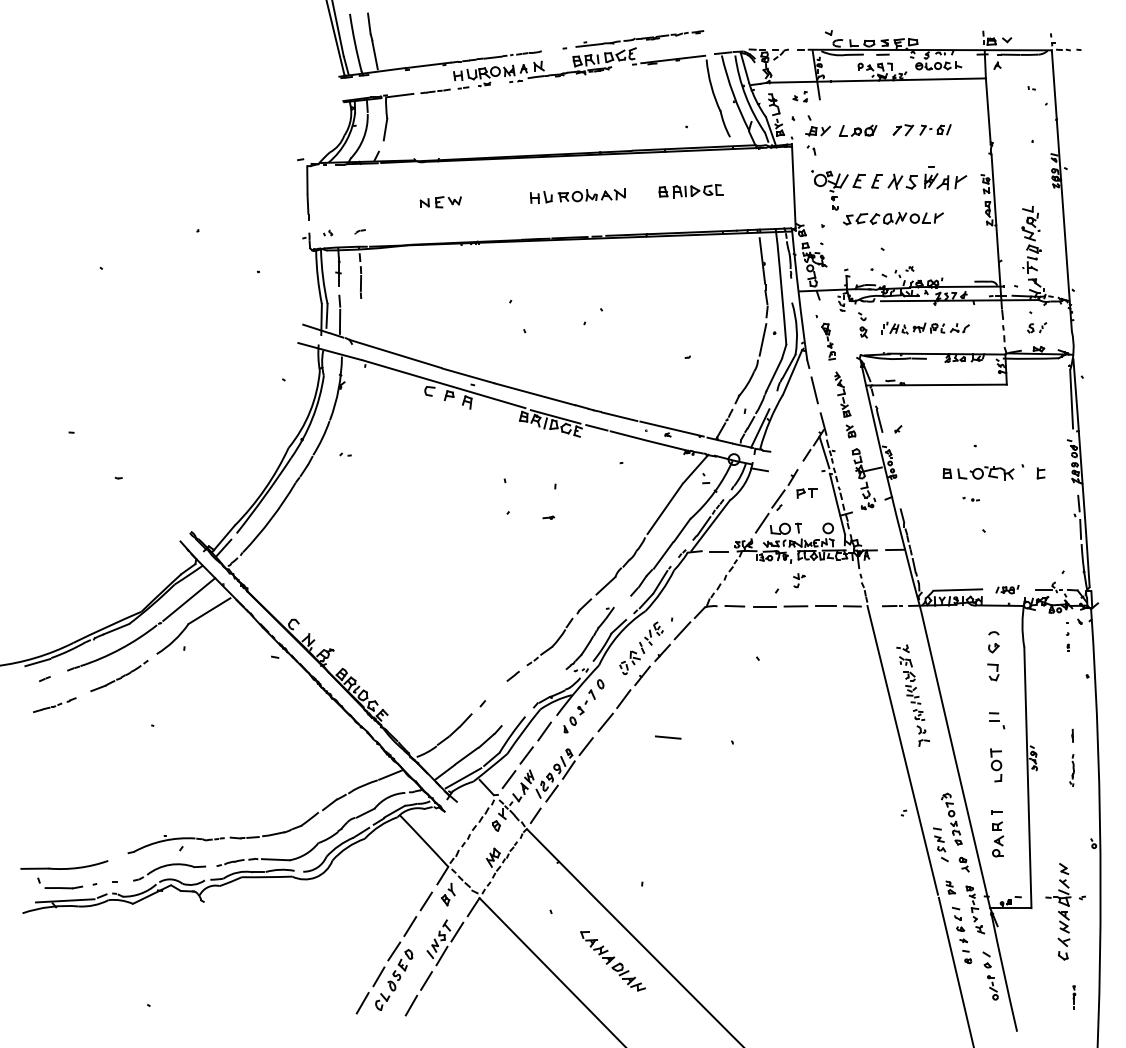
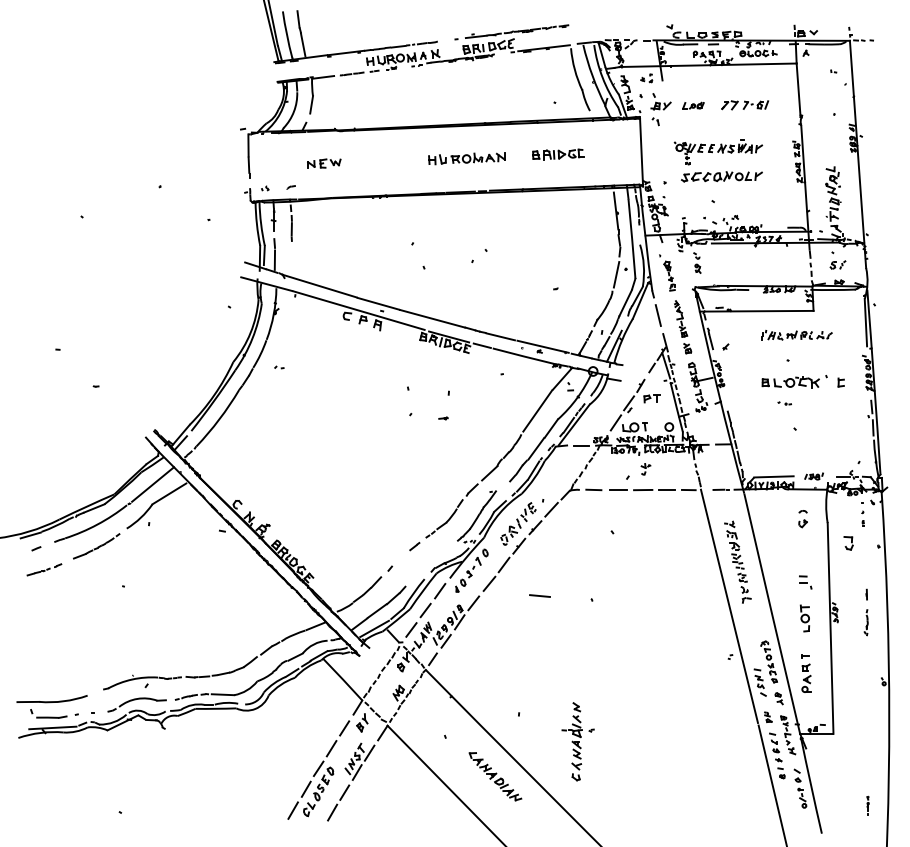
part: (858, 130) -> (693, 105), size x0.7
part: (889, 188) -> (718, 152), size x0.7
part: (441, 202) -> (324, 163), moved
part: (925, 328) -> (796, 335), moved
part: (993, 672) -> (848, 543), moved
part: (1064, 911) -> (577, 741), moved

